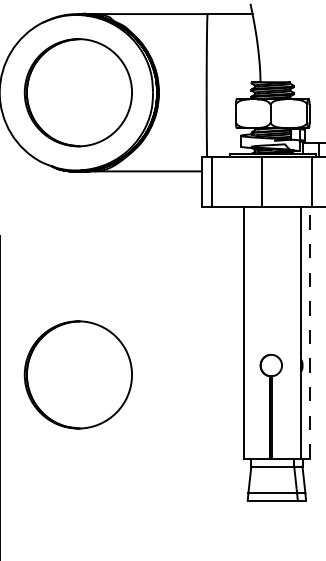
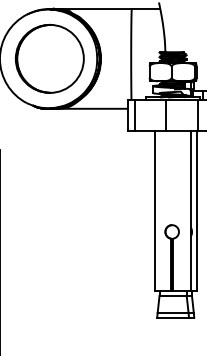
line: (309, 333) -> (196, 211), dashed -> solid
circle: (77, 374) -> (49, 237), removed

